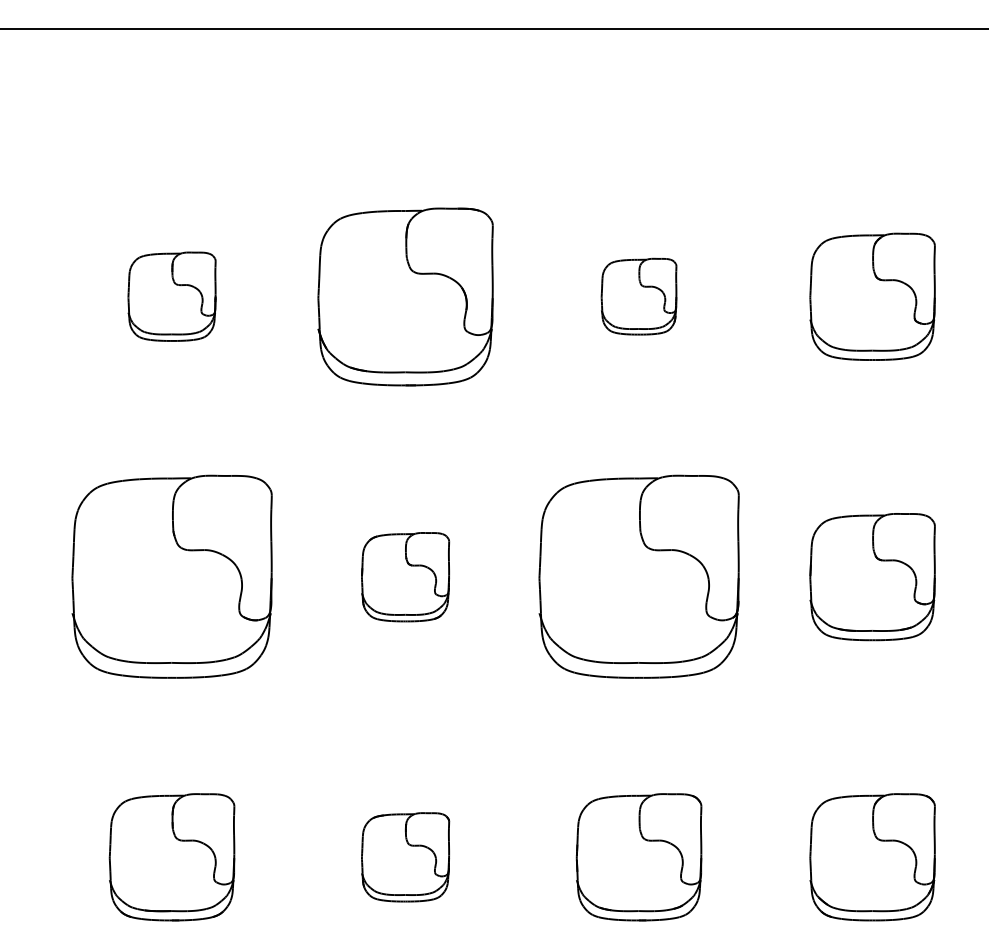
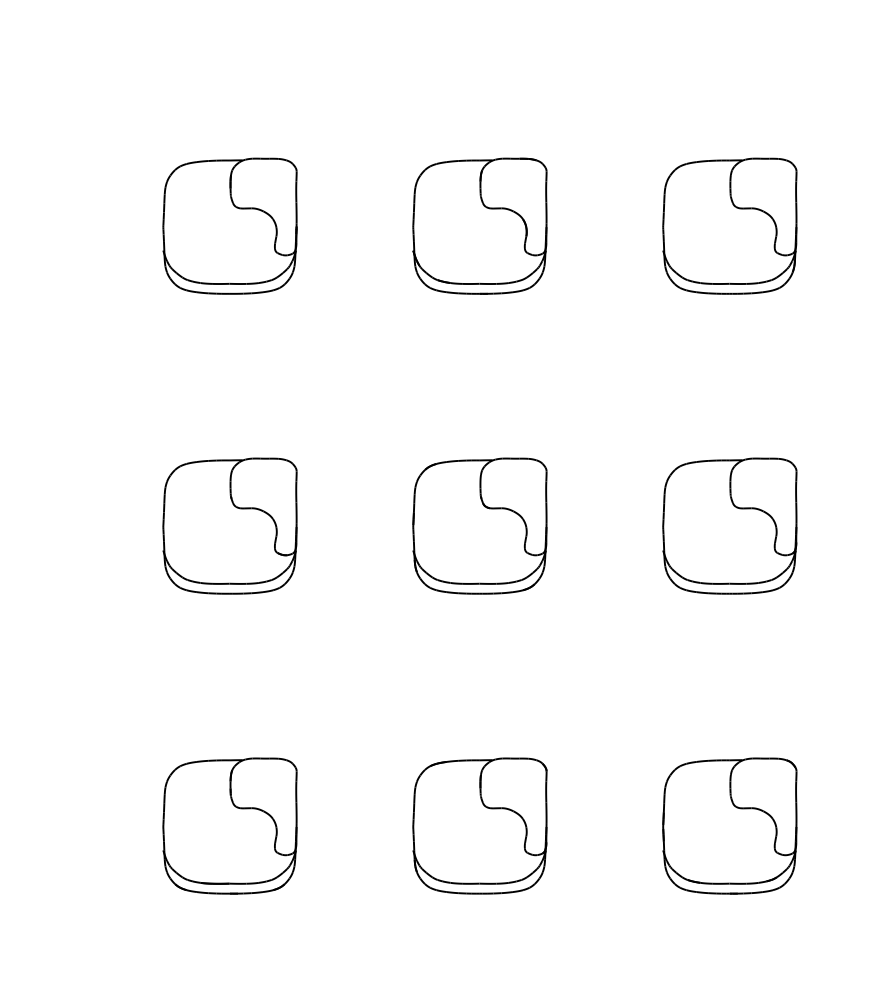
part: (171, 296) -> (229, 225), size x1.43
part: (405, 296) -> (479, 225), size x0.71
part: (638, 296) -> (729, 225), size x1.67
part: (171, 577) -> (229, 526), size x0.62
part: (405, 577) -> (479, 526), size x1.43
part: (638, 577) -> (729, 526), size x0.62
part: (405, 857) -> (479, 826), size x1.43

